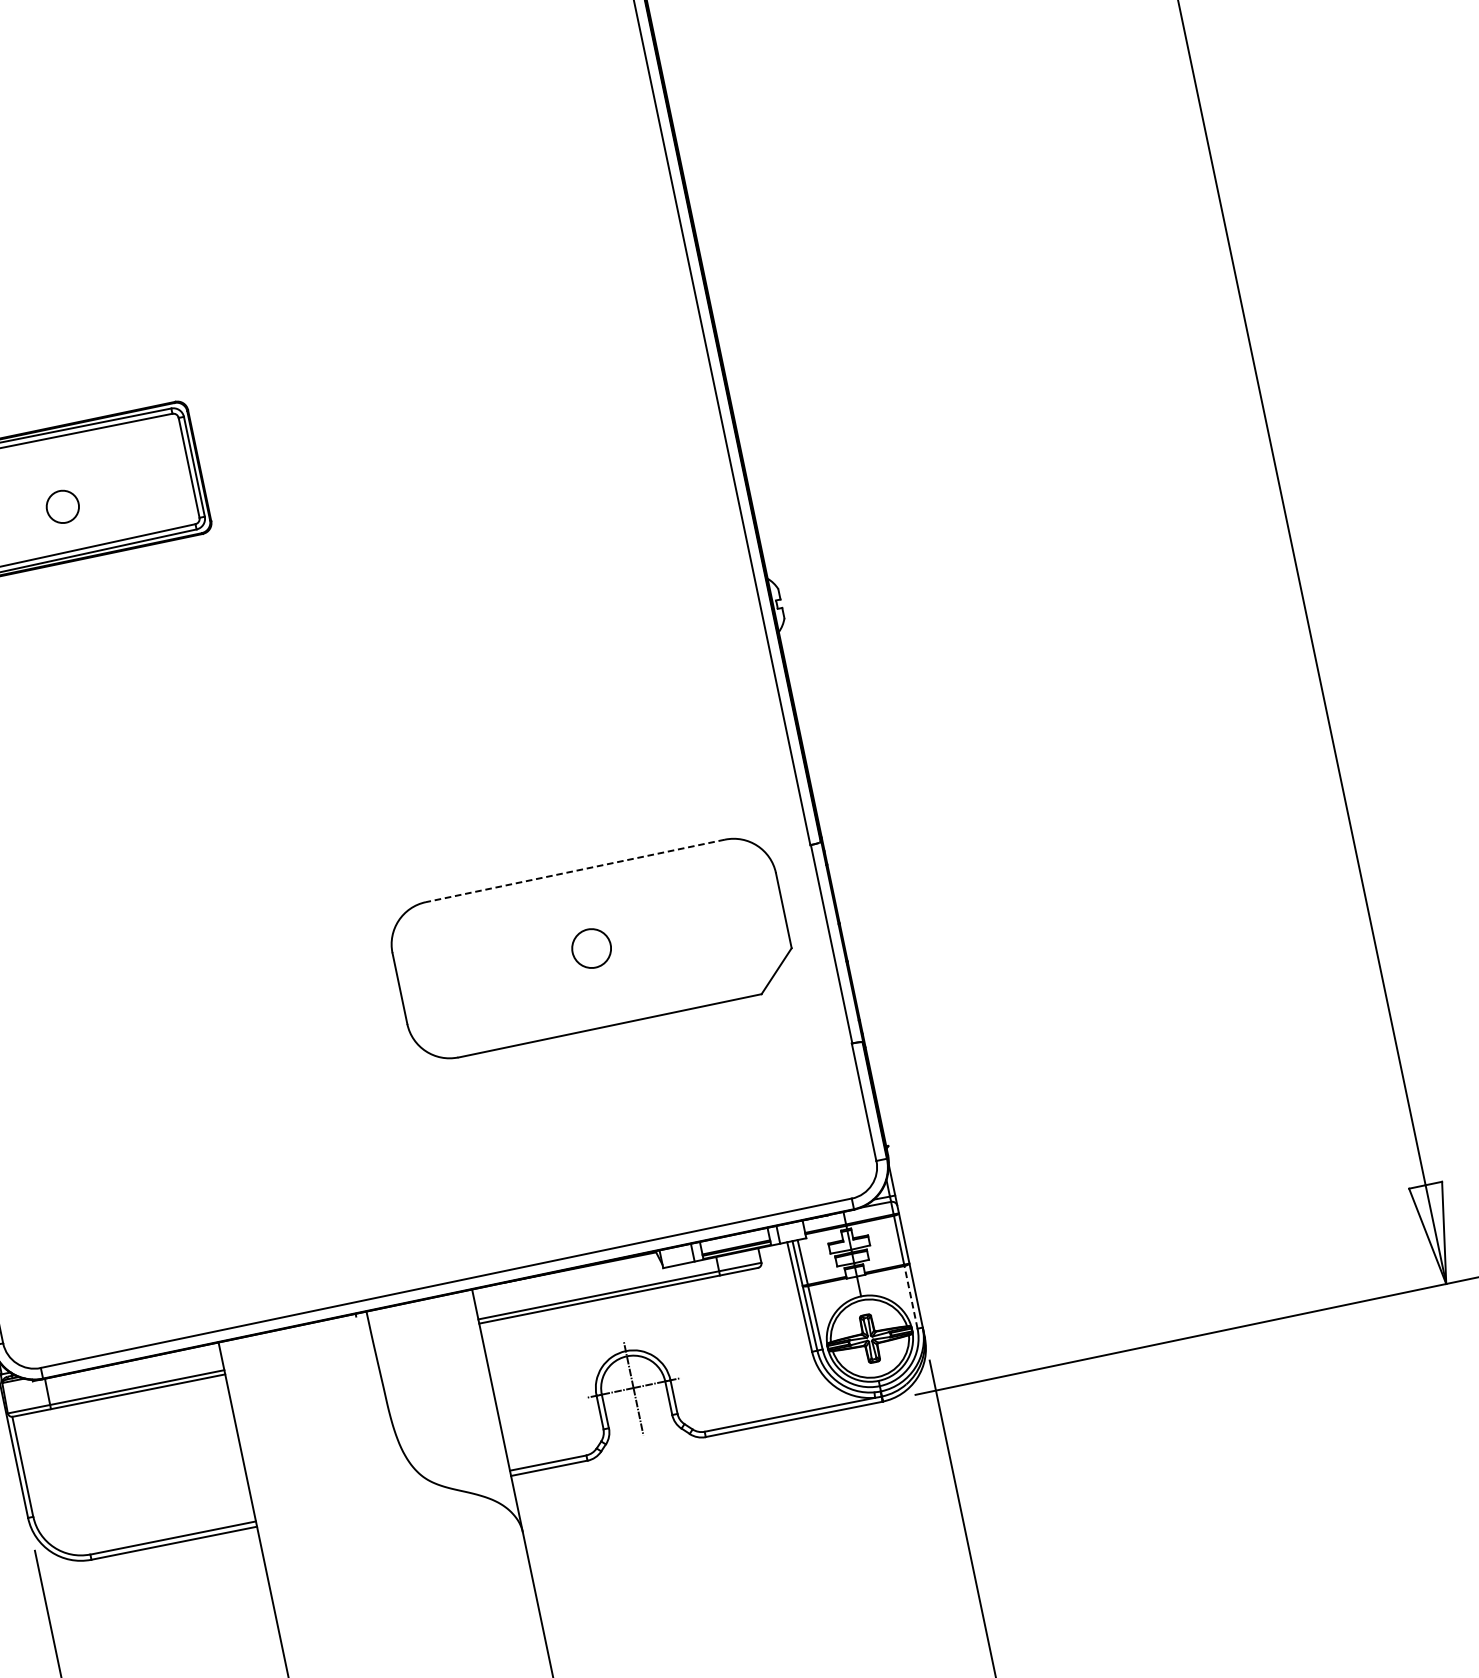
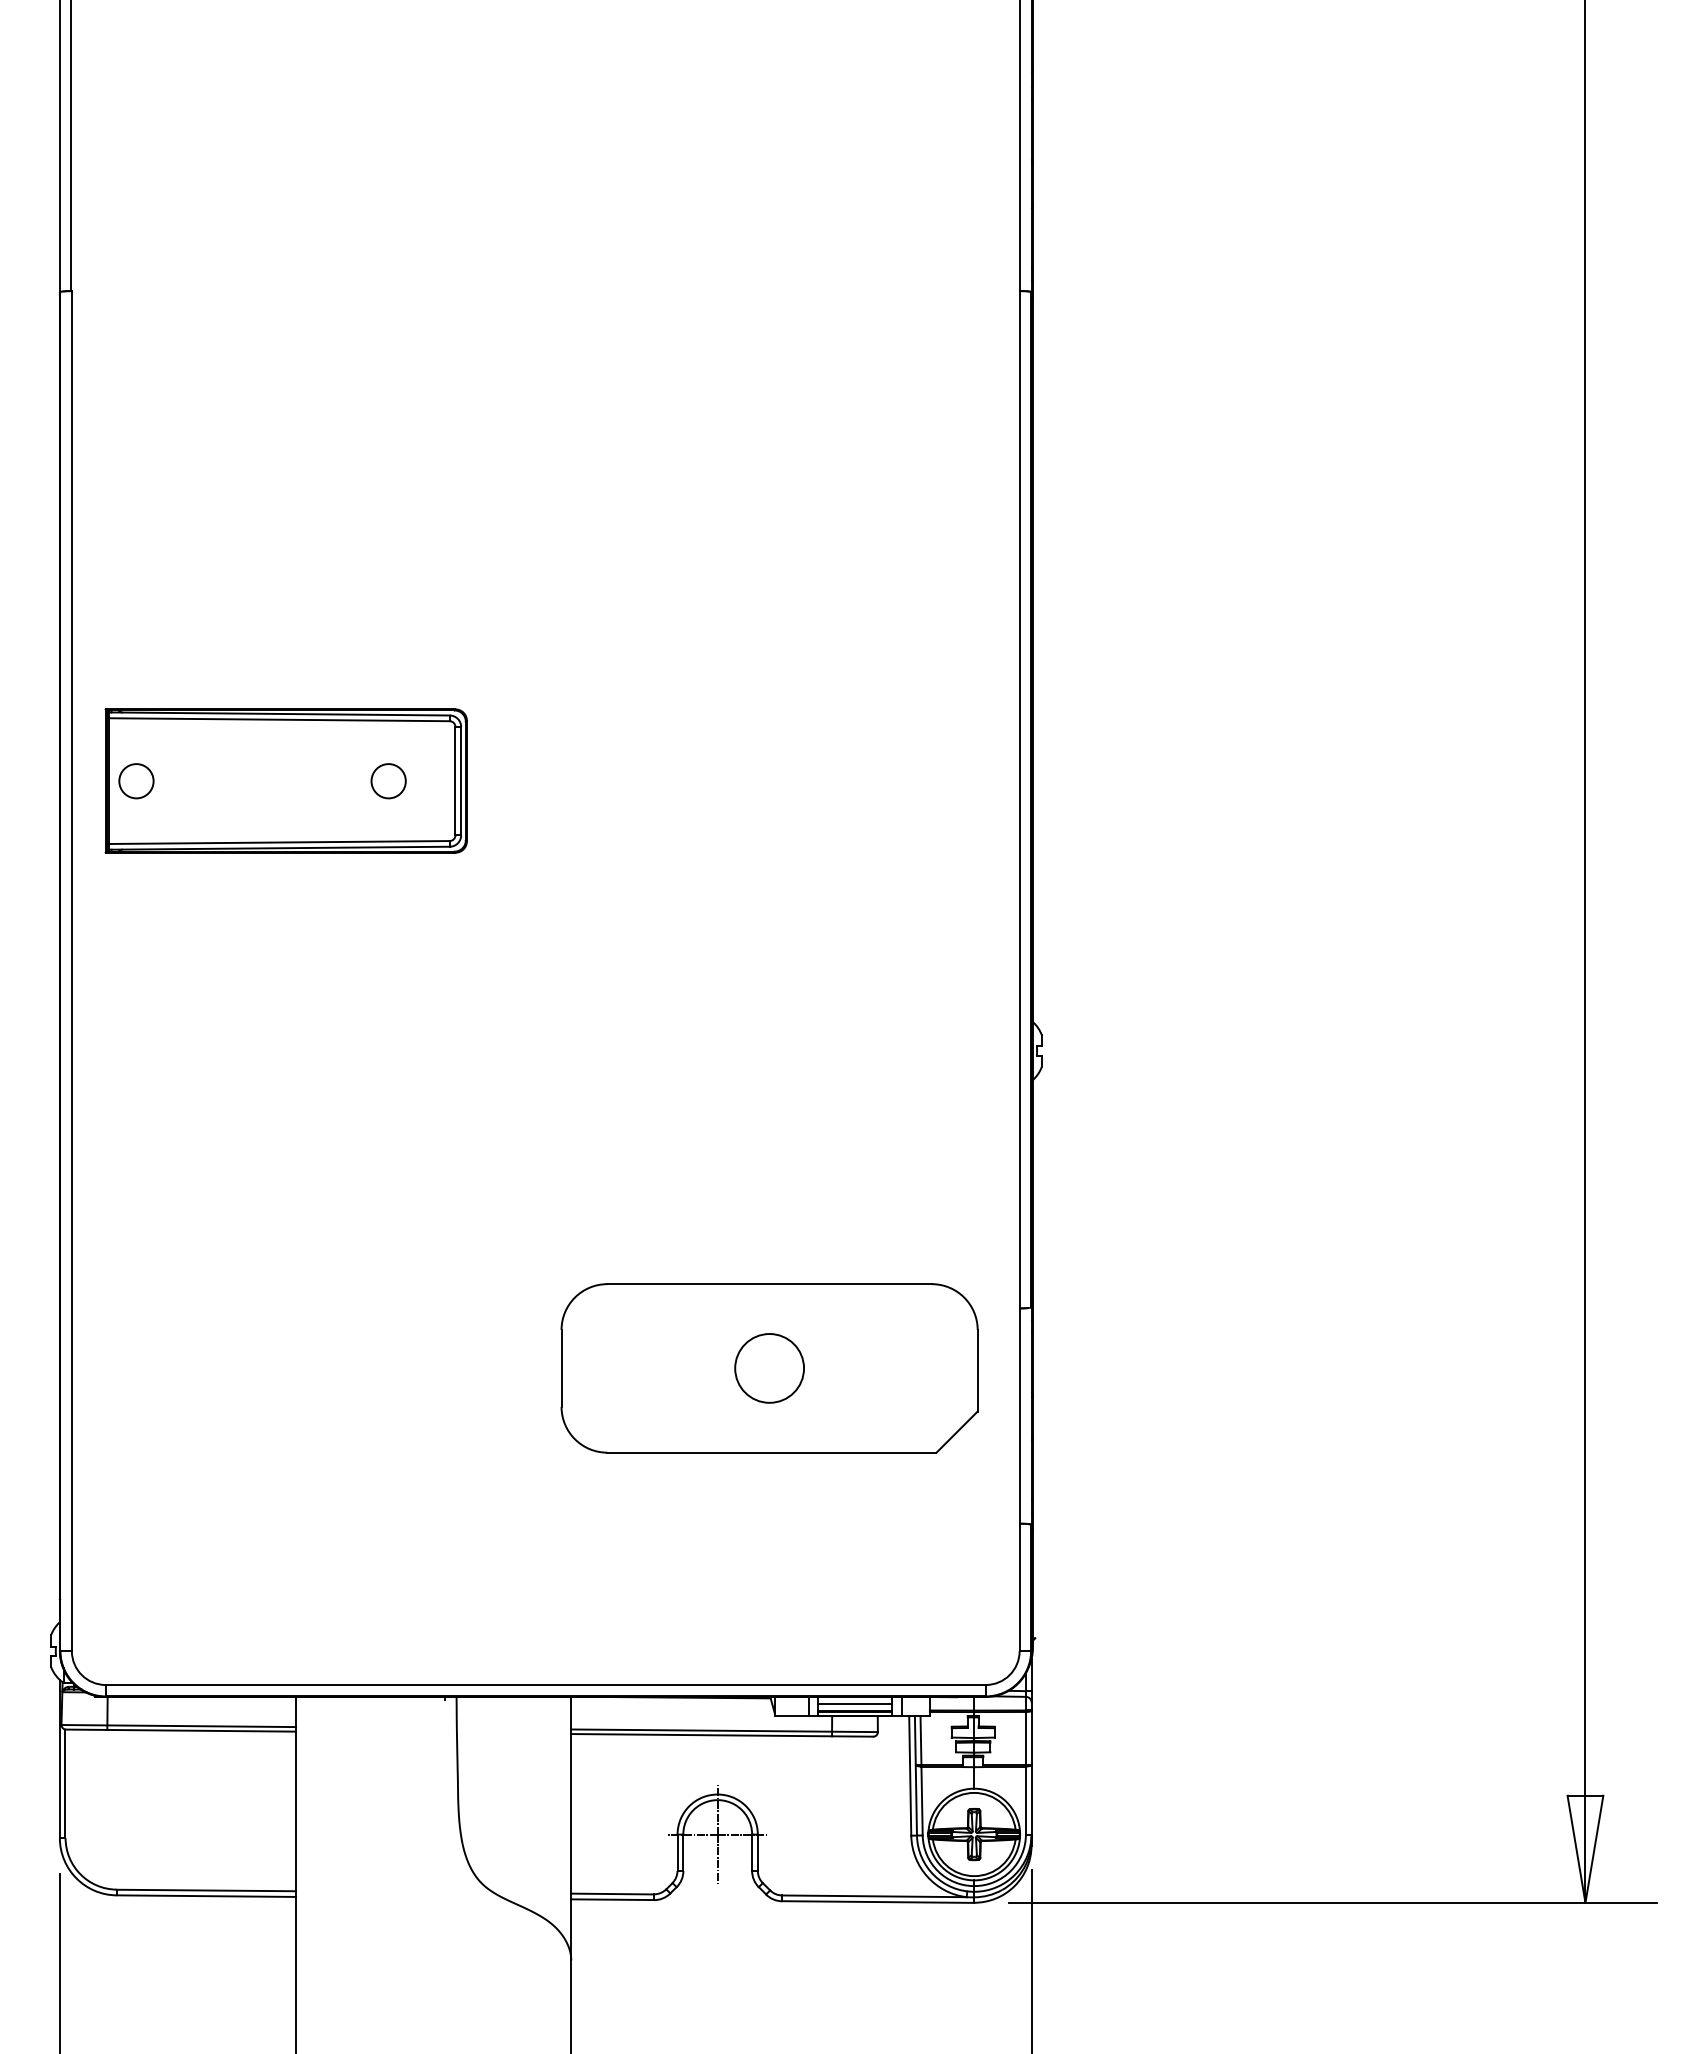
circle: (62, 507) -> (388, 781), moved
line: (575, 871) -> (769, 1284), dashed -> solid
circle: (591, 948) -> (769, 1368), size x1.67
line: (734, 1241) -> (854, 1704), added
line: (910, 1297) -> (1025, 1800), dashed -> solid

